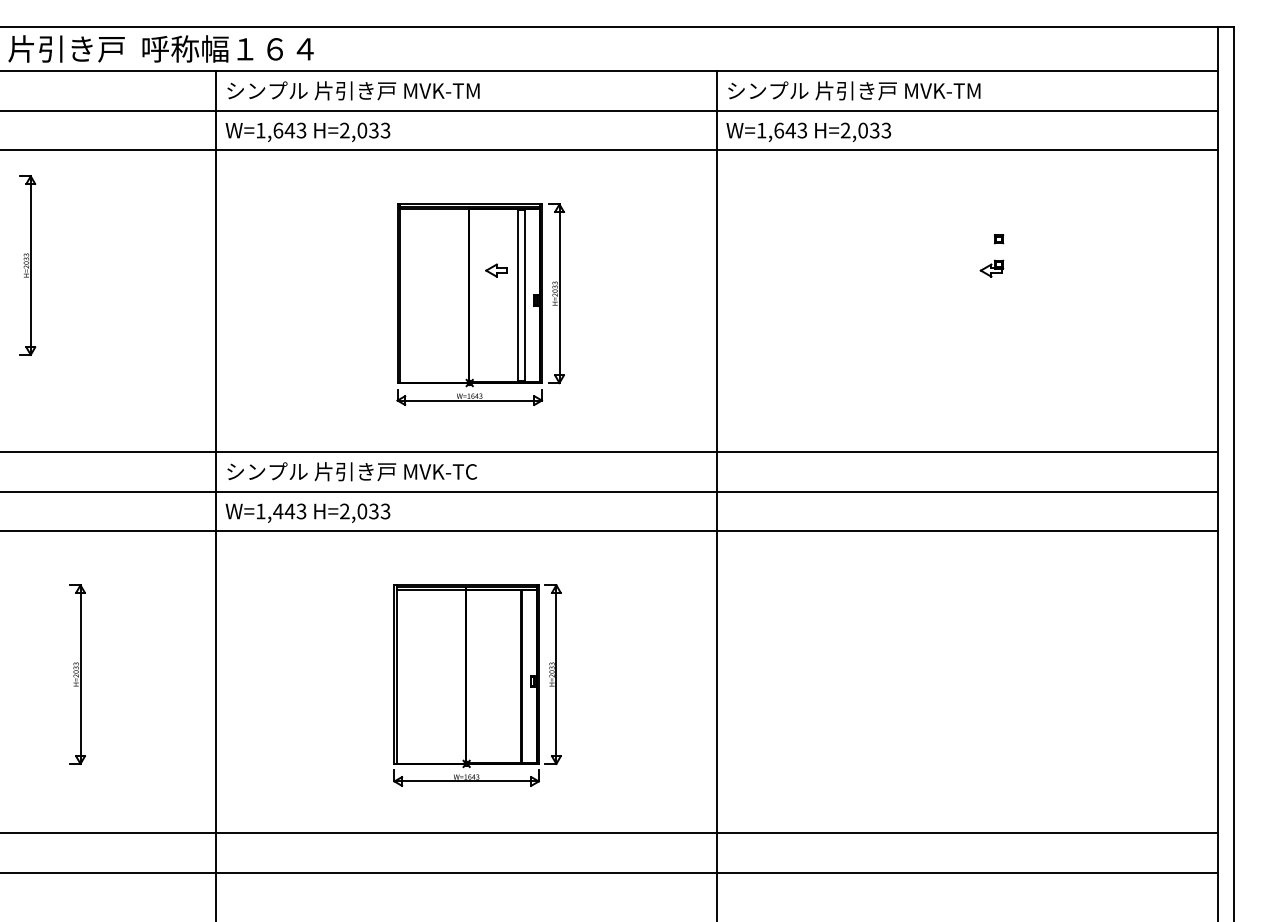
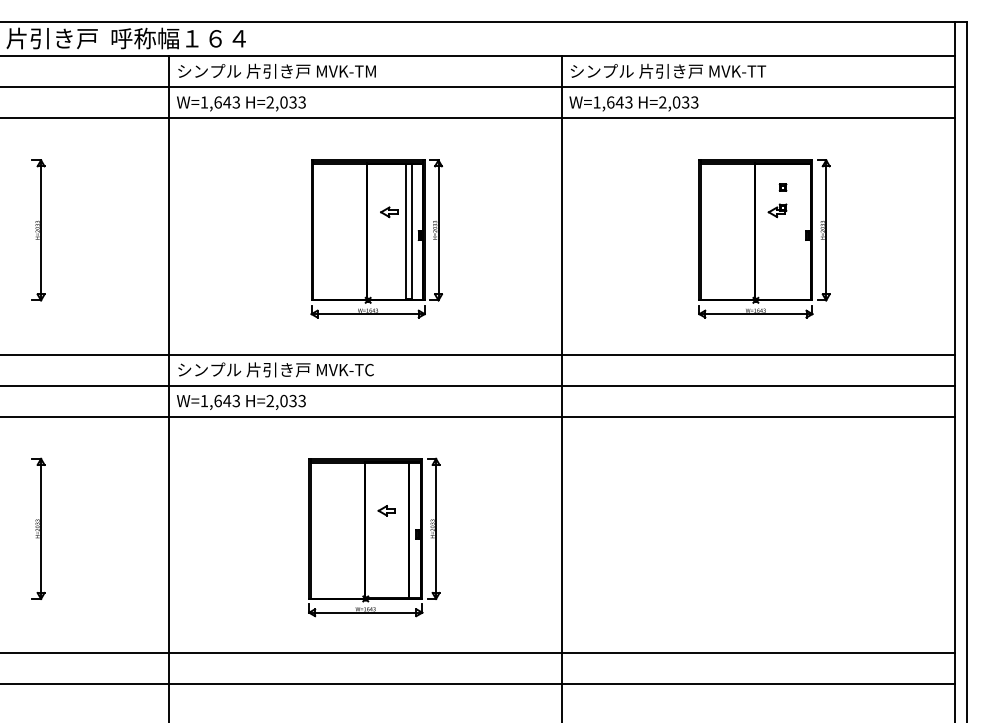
text: (972, 91) -> (762, 71), シンプル 片引き戸 MVK-TM -> シンプル 片引き戸 MVK-TT
part: (27, 265) -> (38, 230), moved
part: (975, 304) -> (764, 238), added
text: (278, 510) -> (218, 400), W=1,443 -> W=1,643
part: (493, 651) -> (386, 510), added
part: (77, 674) -> (38, 528), moved

